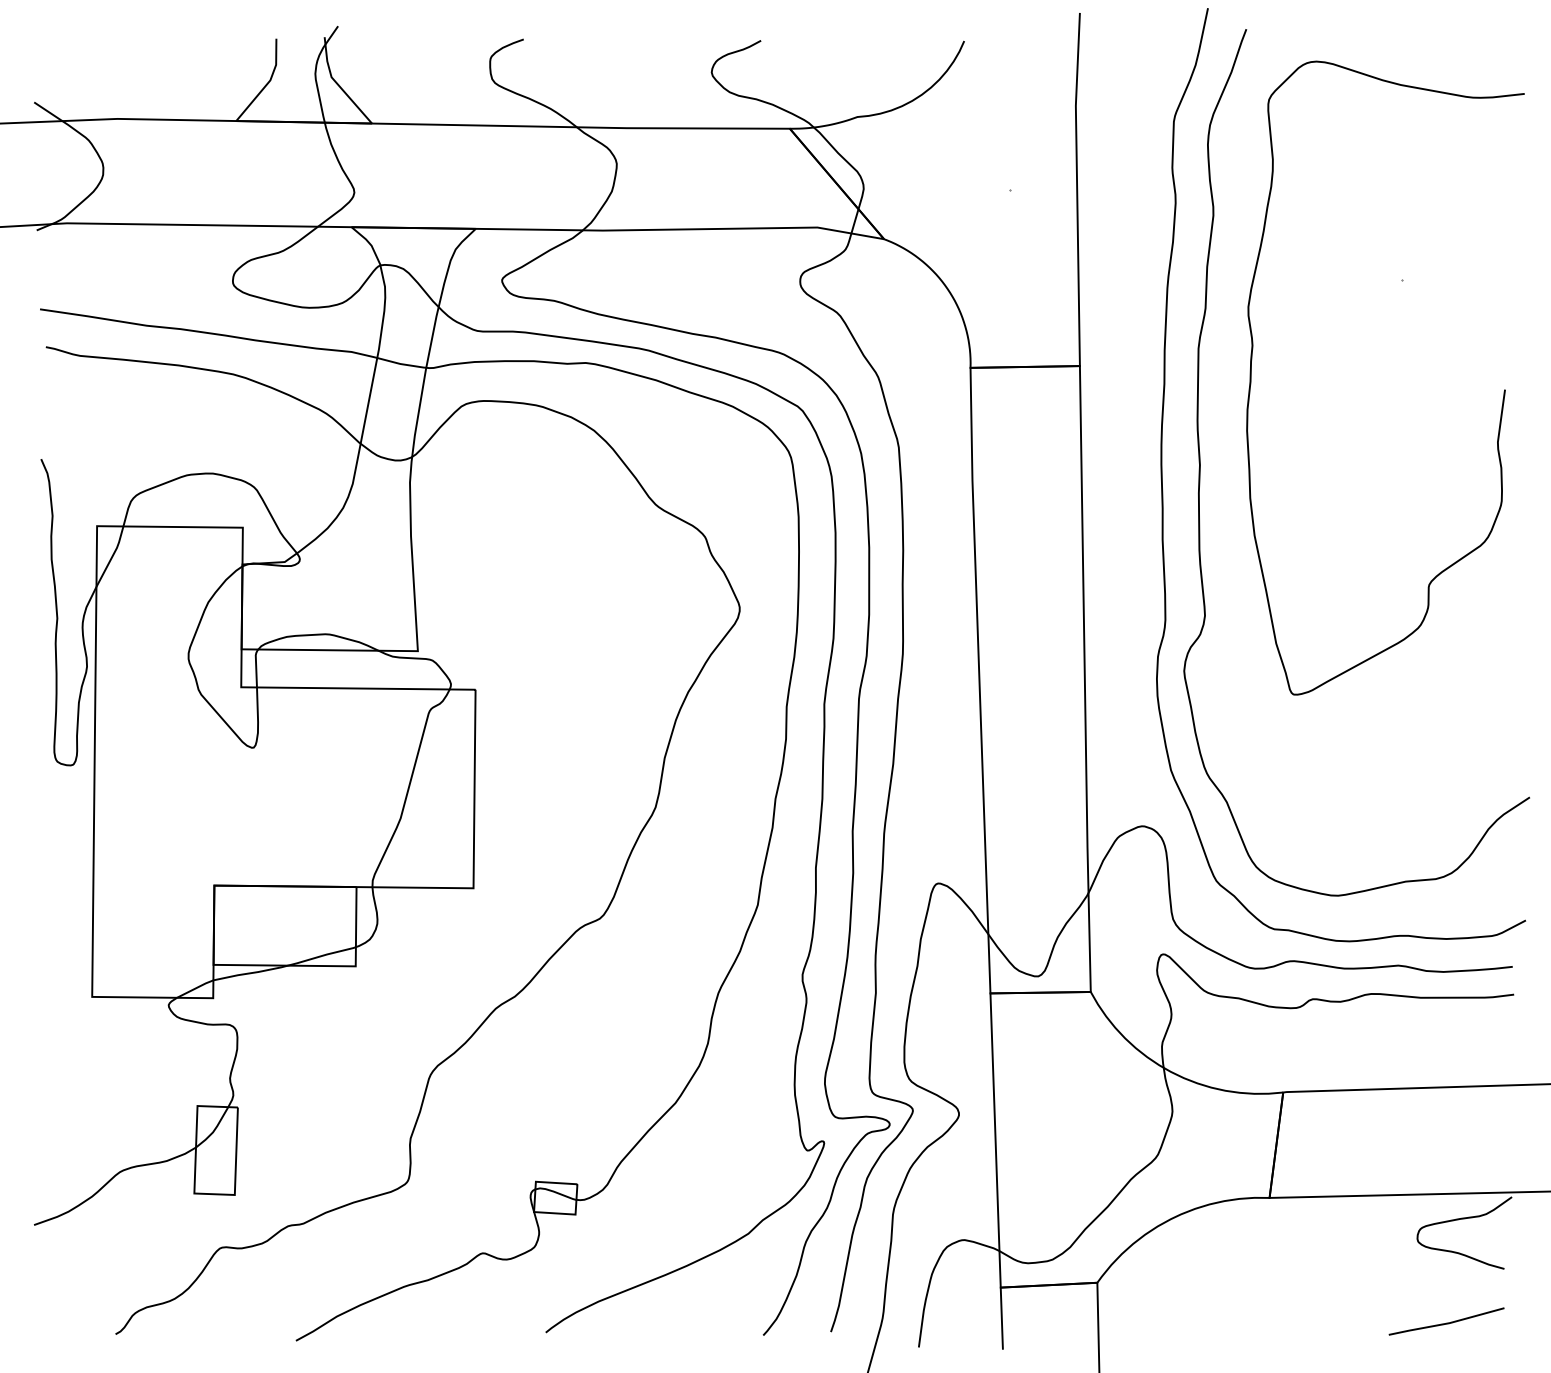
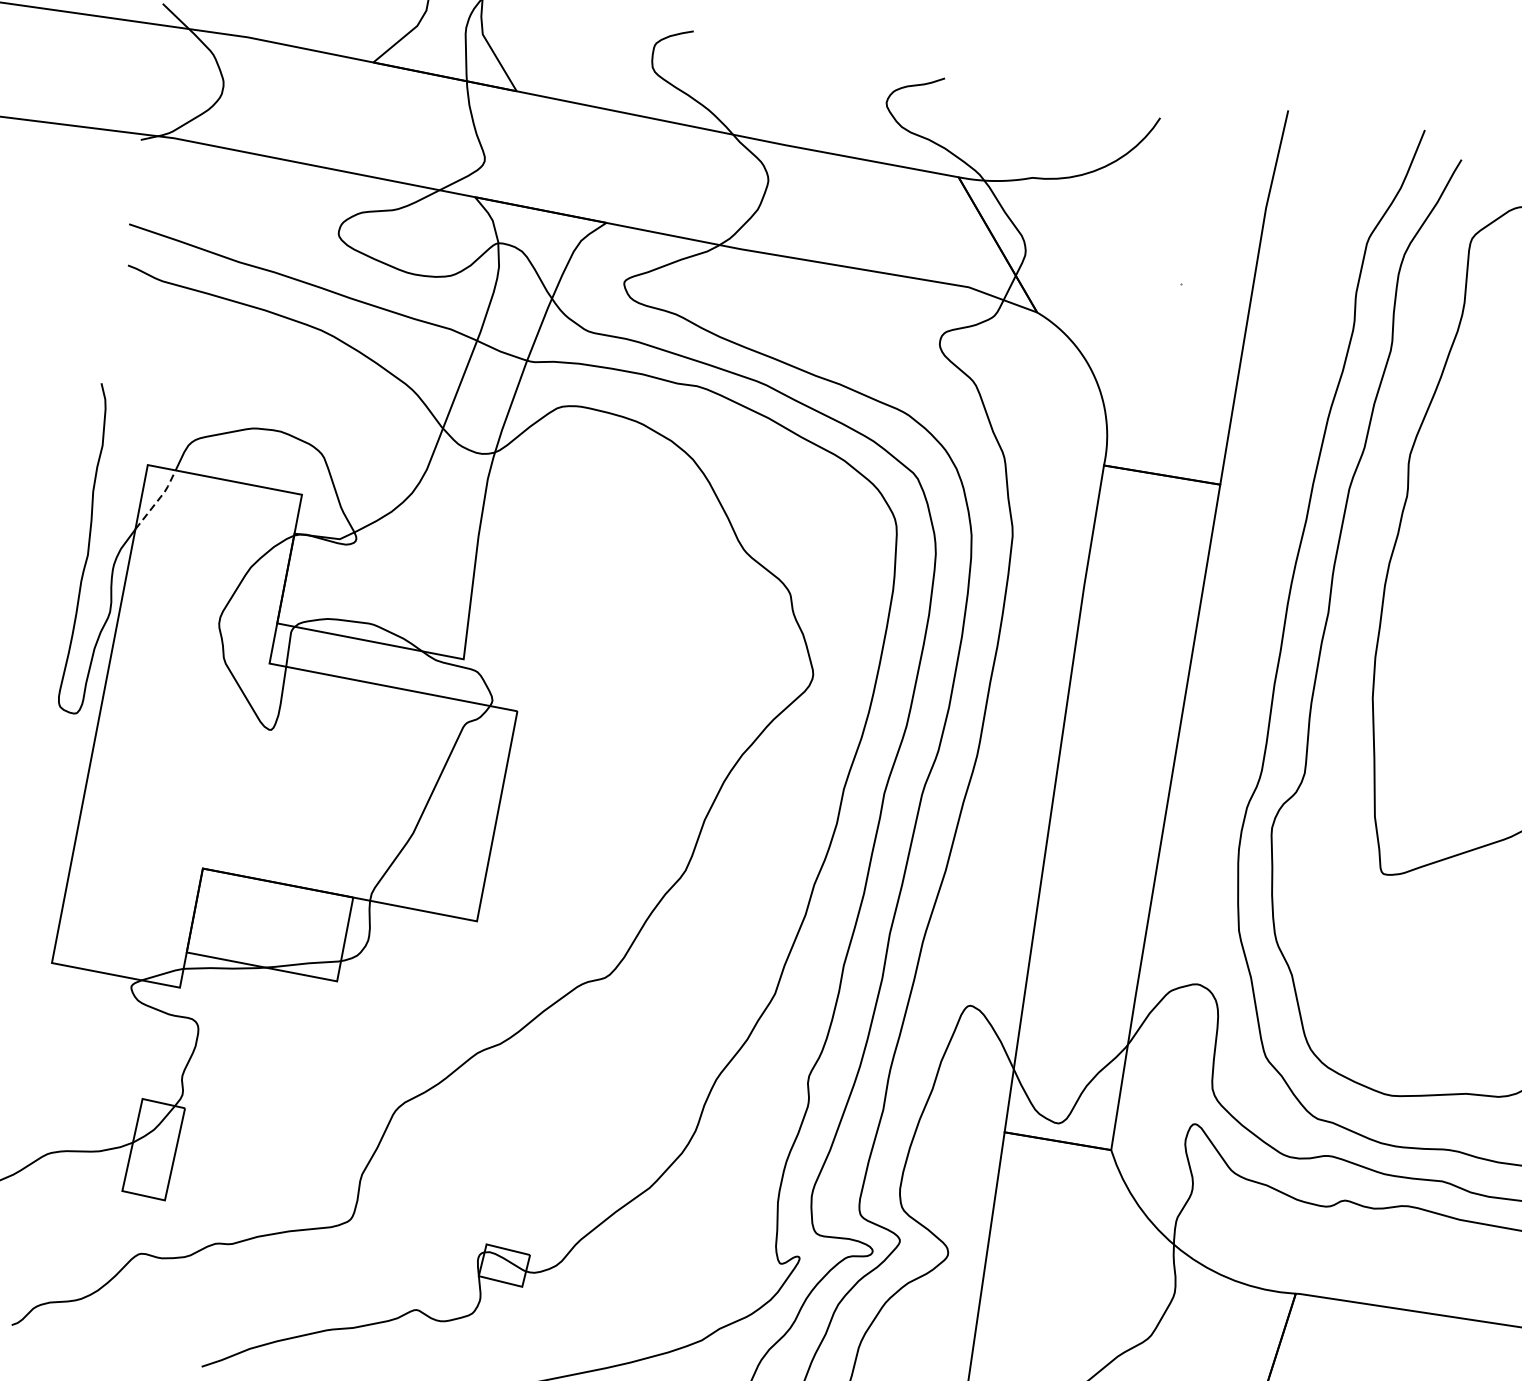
line: (112, 555) -> (158, 499), solid -> dashed

